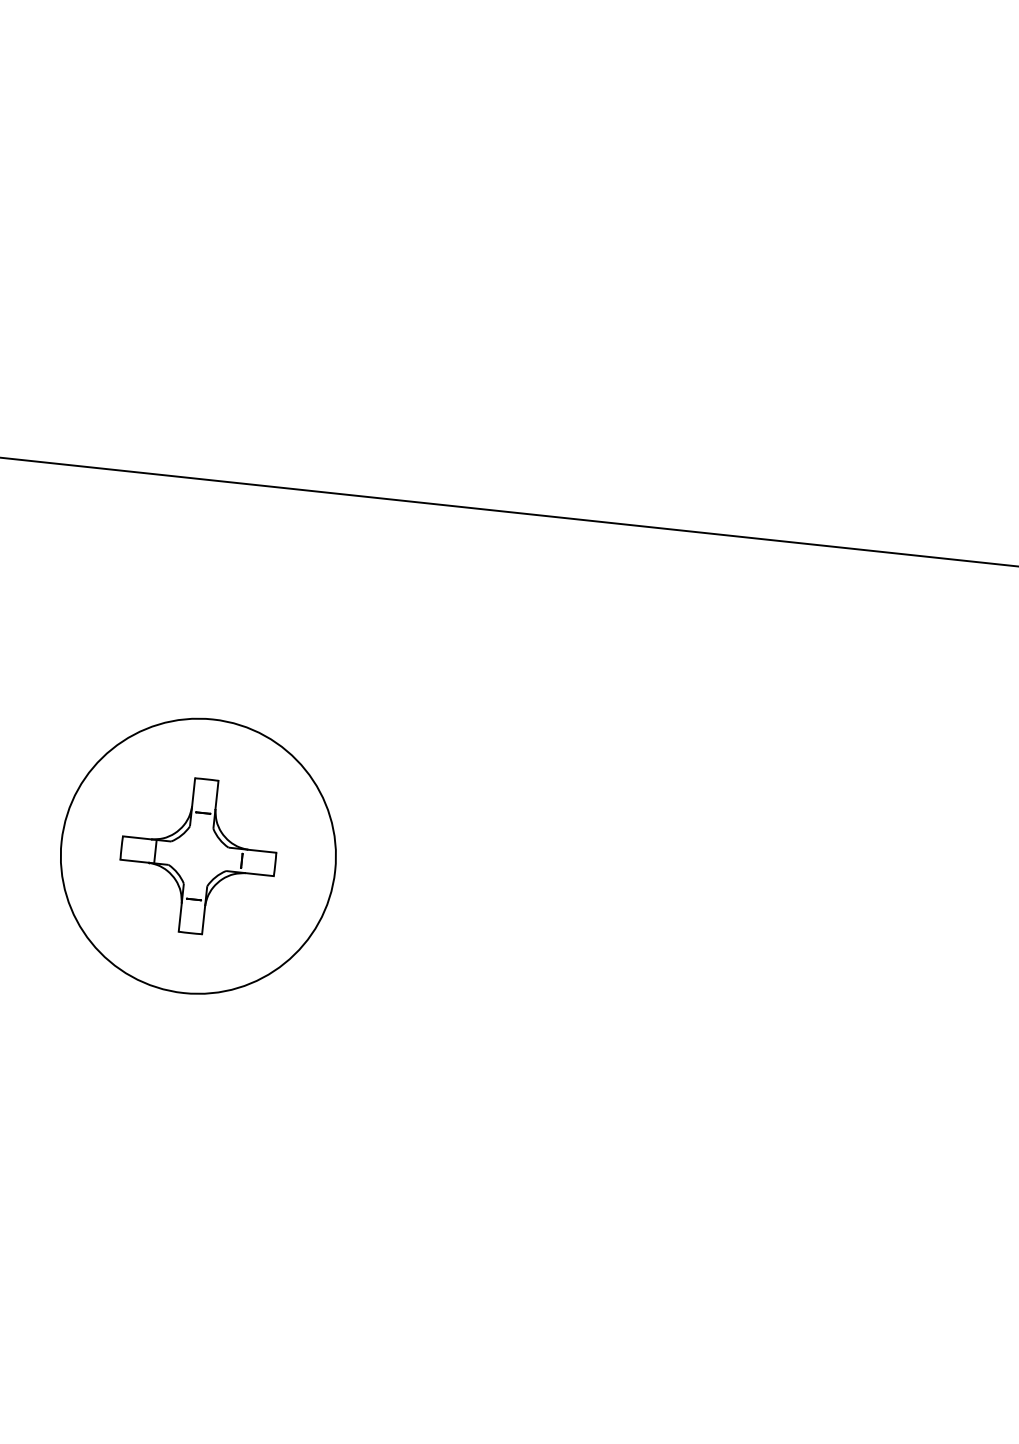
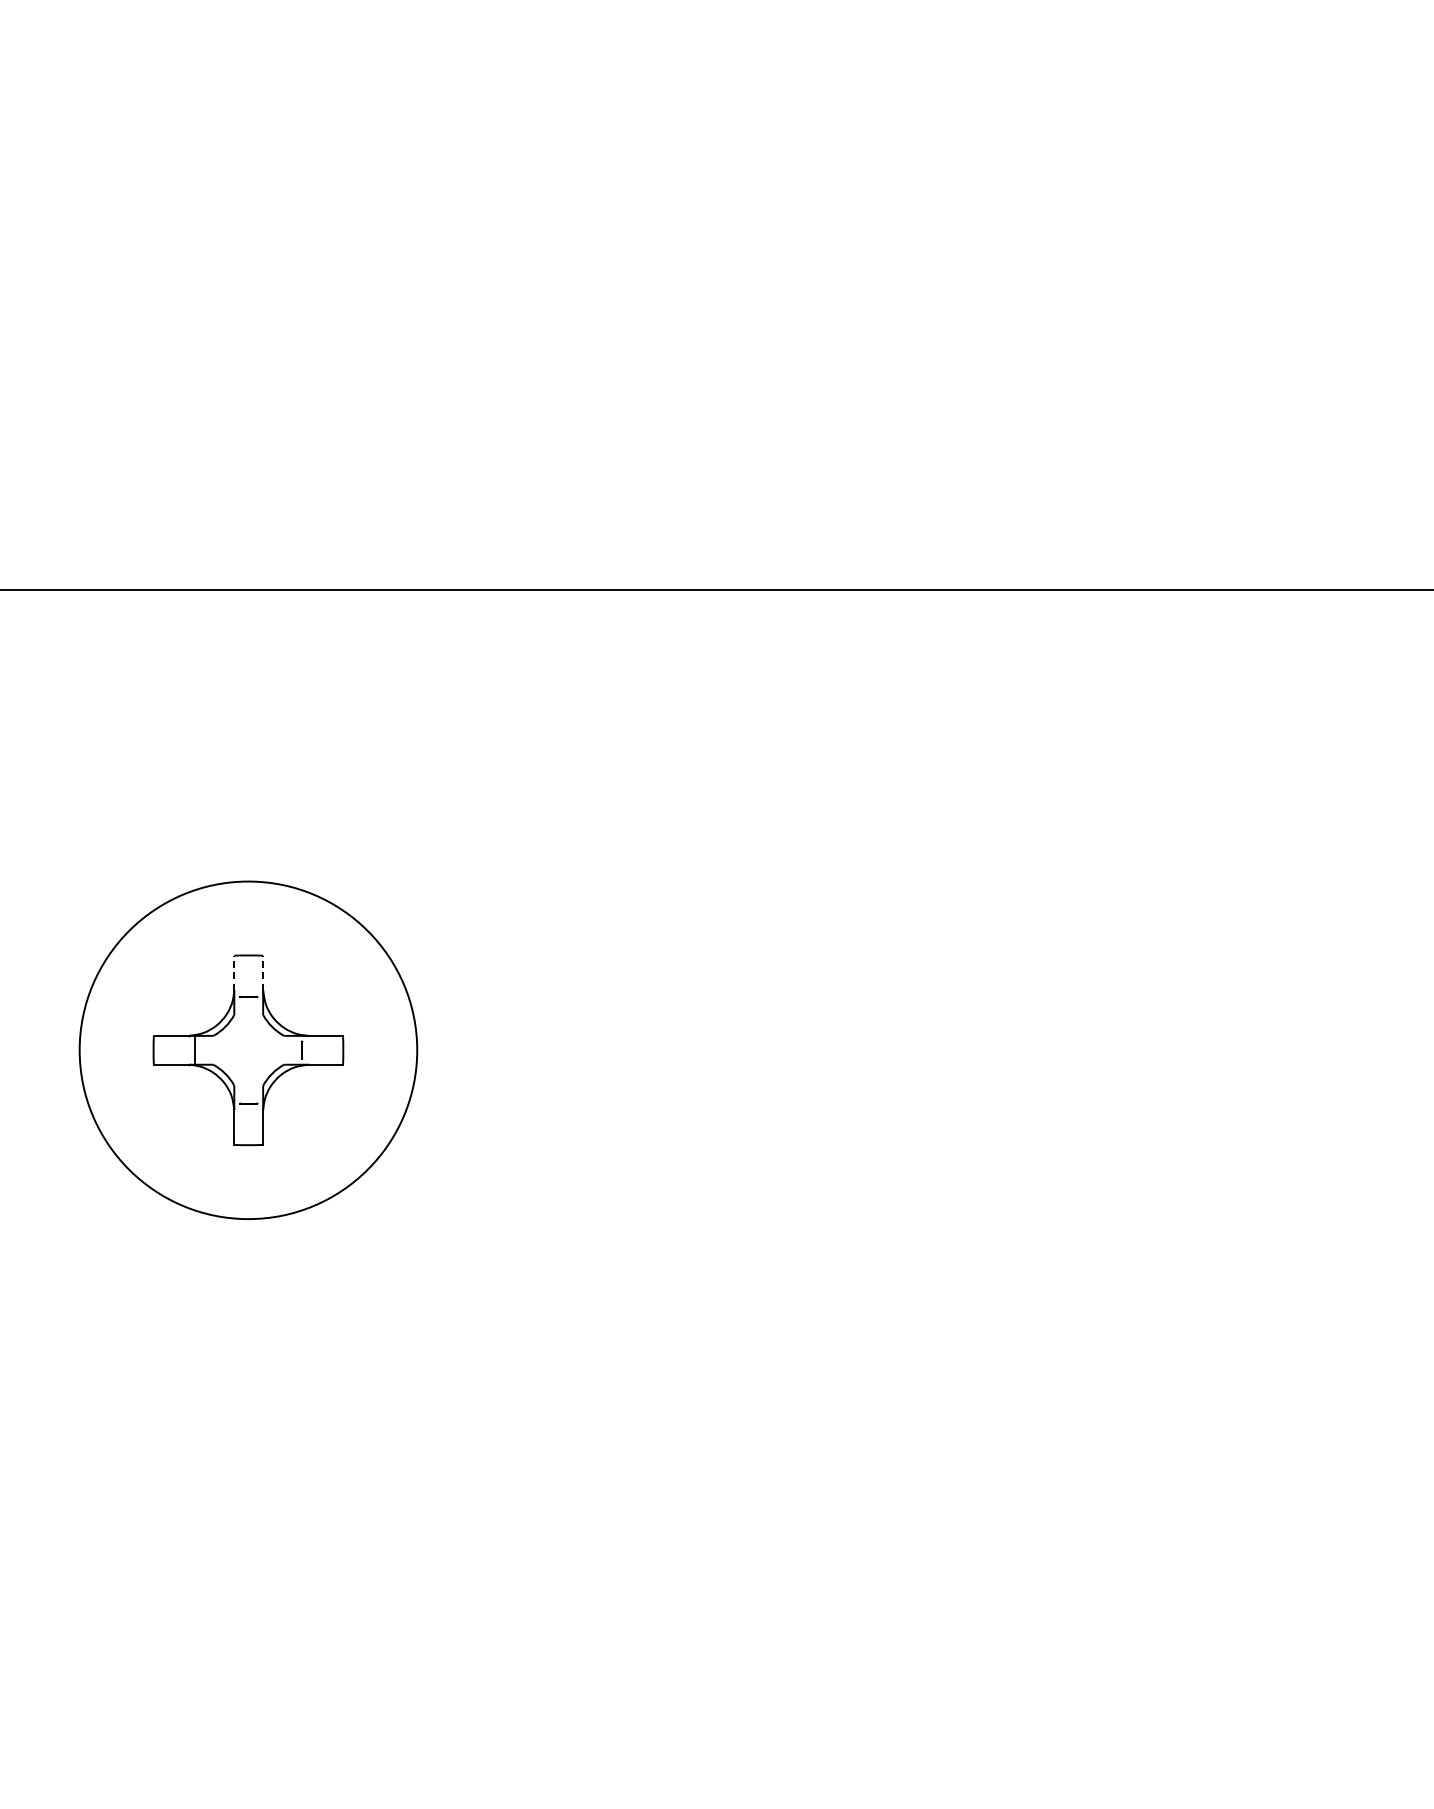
line: (193, 791) -> (234, 972), solid -> dashed
line: (217, 794) -> (263, 972), solid -> dashed

